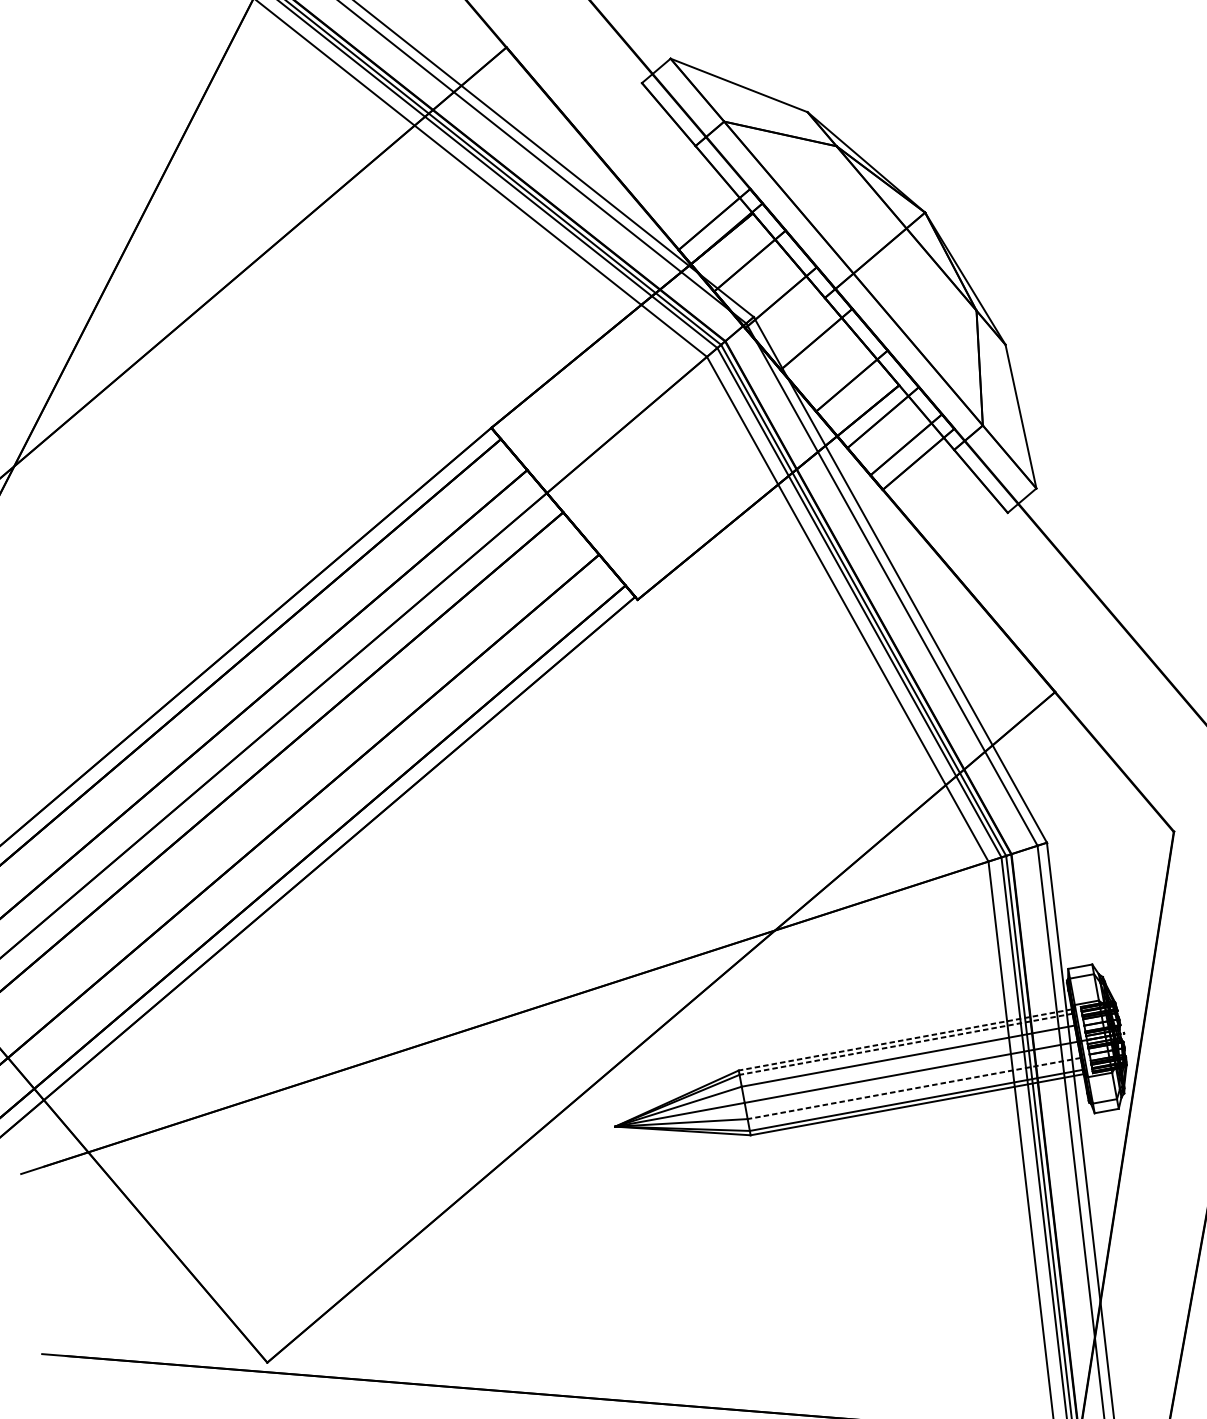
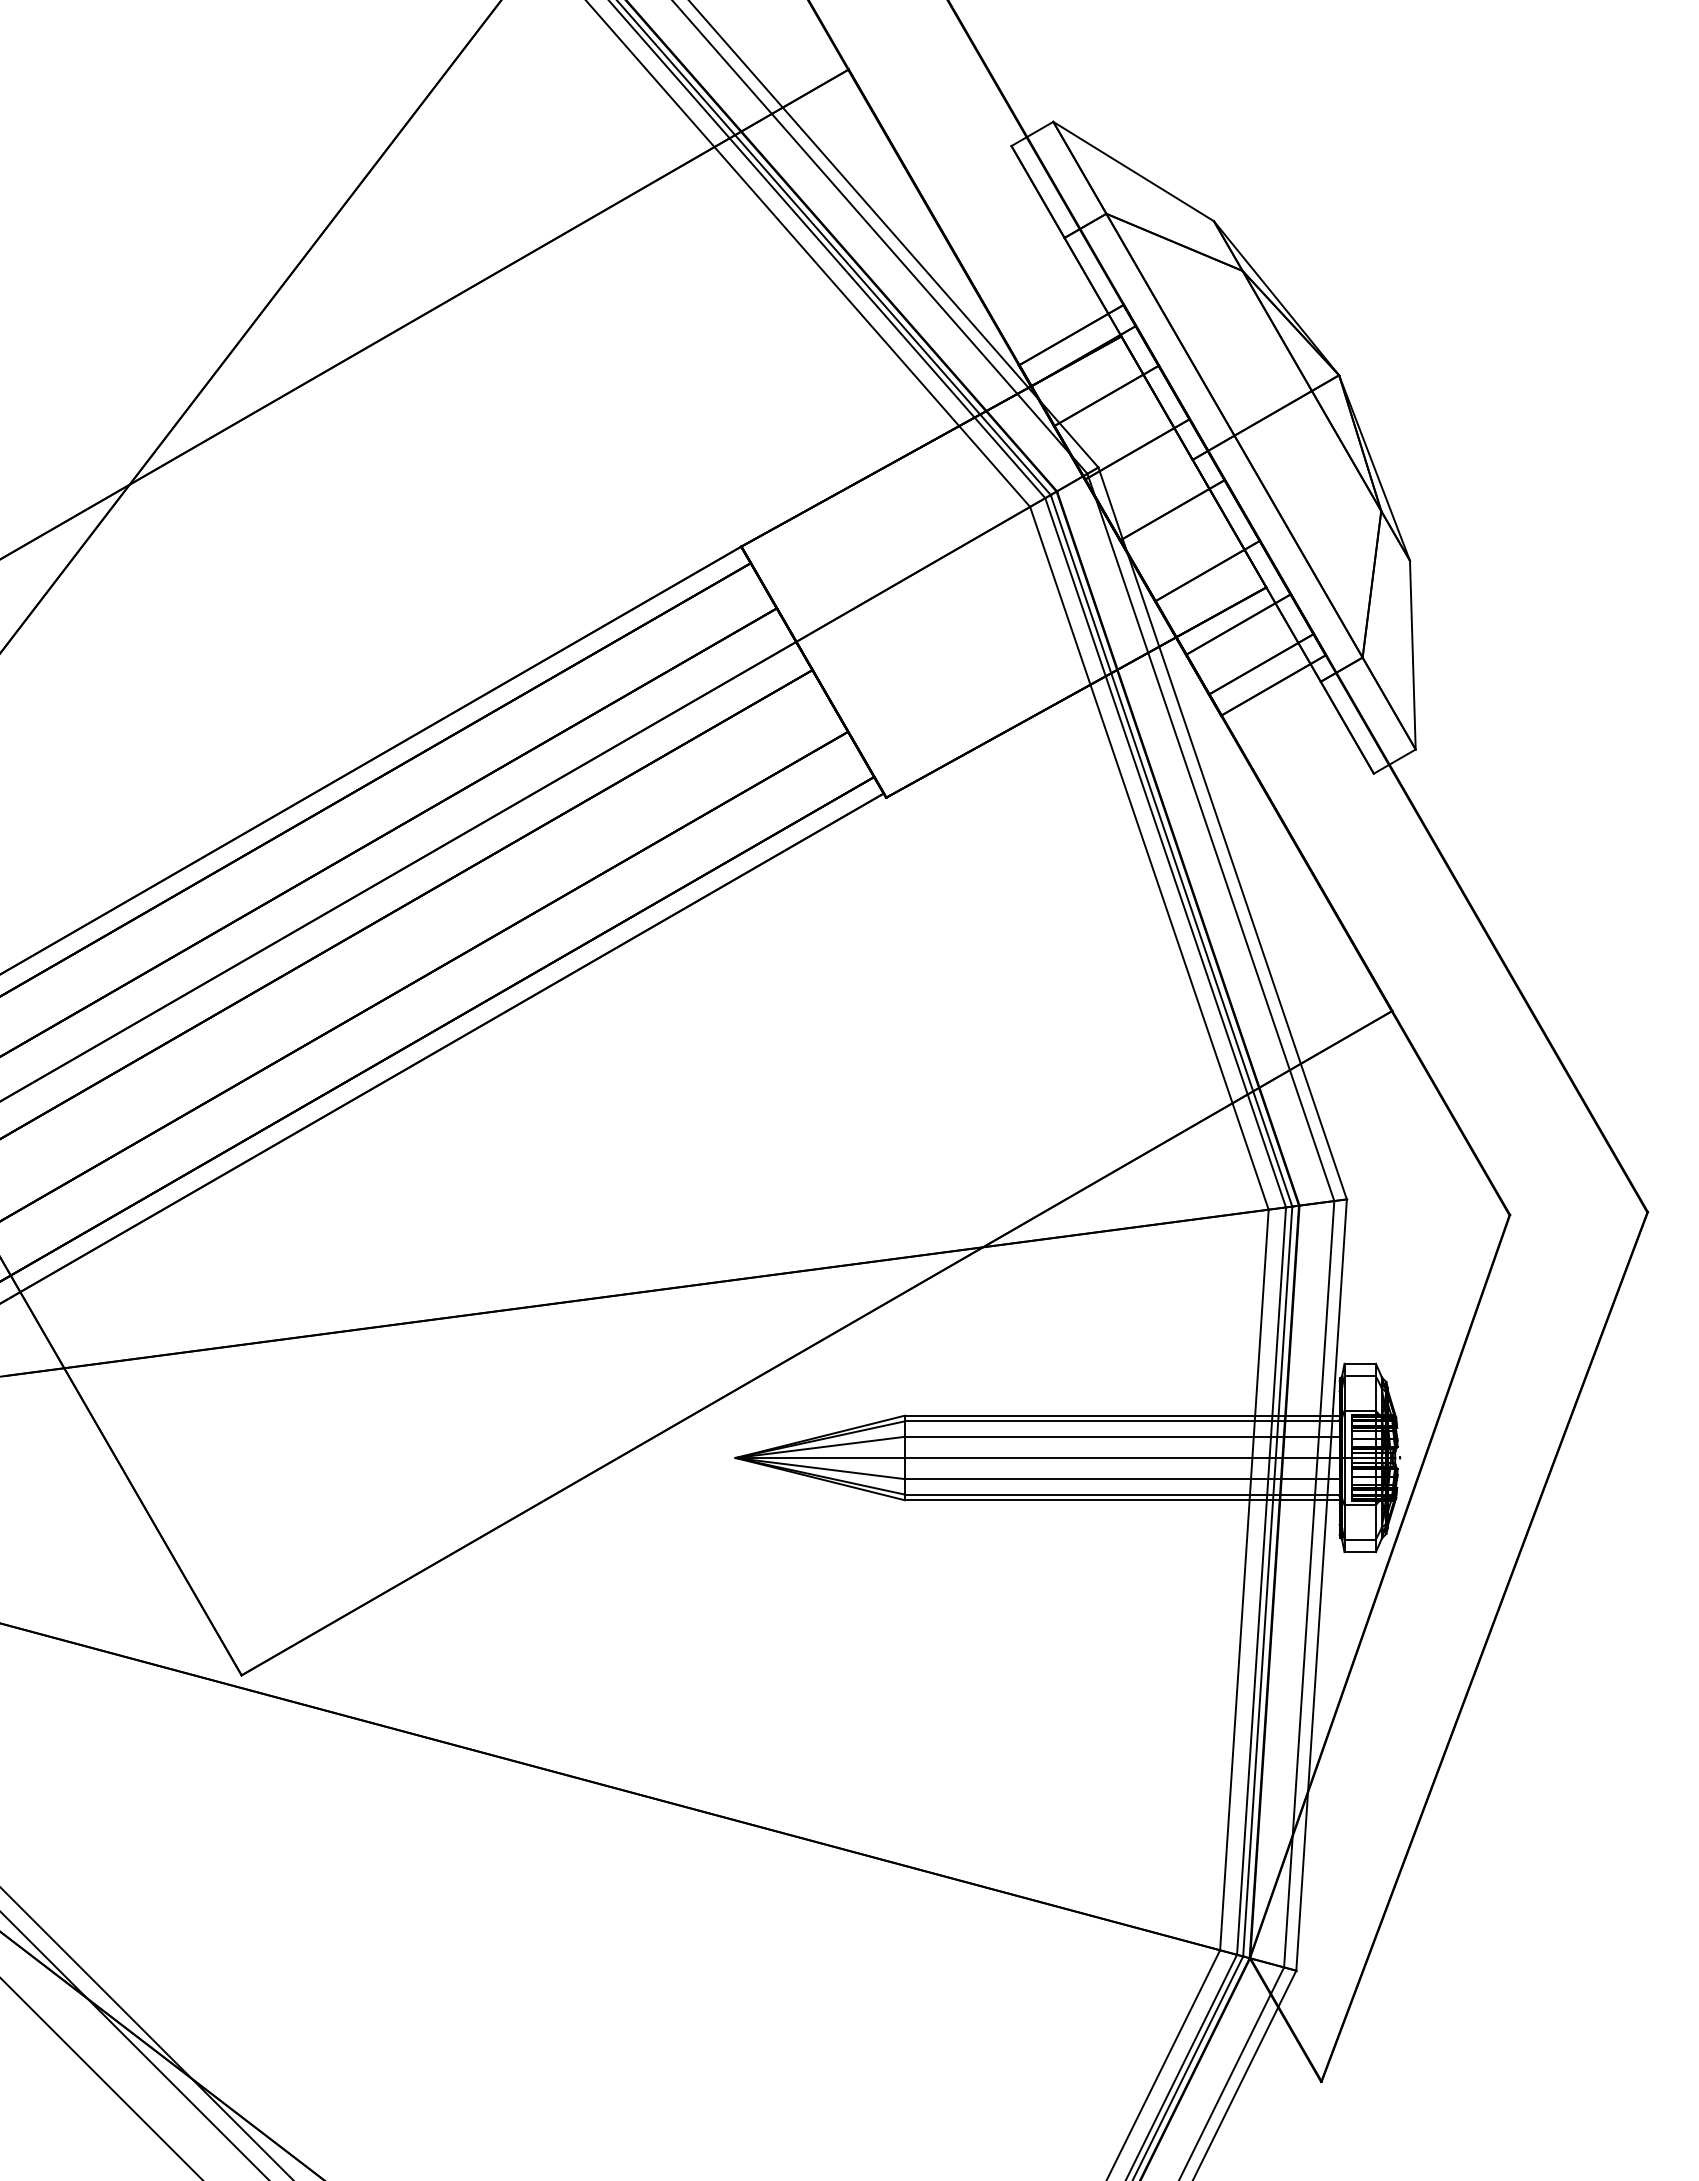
line: (904, 1039) -> (1121, 1415), dashed -> solid
line: (905, 1044) -> (1121, 1421), dashed -> solid
line: (913, 1088) -> (1121, 1479), dashed -> solid

